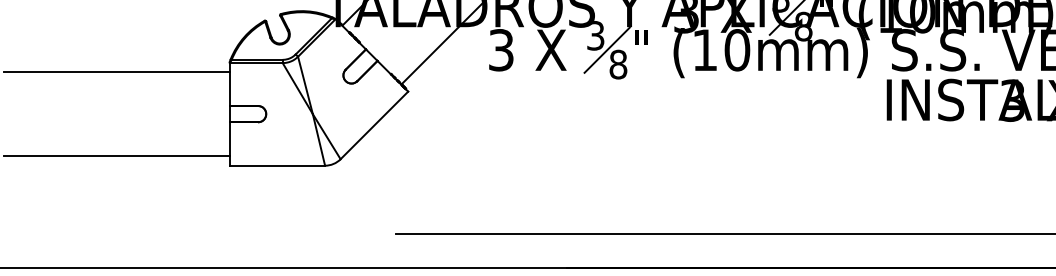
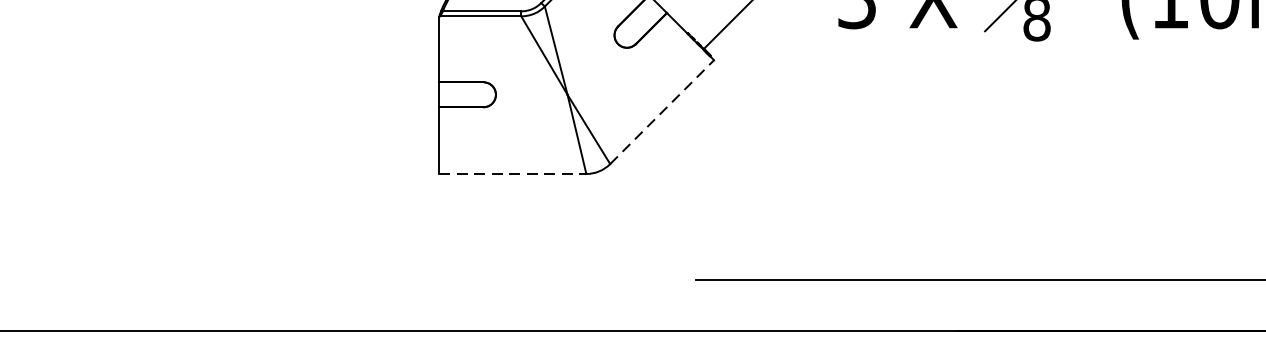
line: (116, 72) -> (265, 30), removed
line: (374, 125) -> (662, 112), solid -> dashed
line: (116, 155) -> (265, 158), removed
line: (277, 165) -> (513, 173), solid -> dashed

